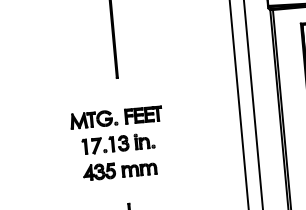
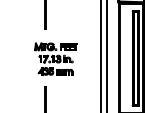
part: (117, 142) -> (55, 58), moved

